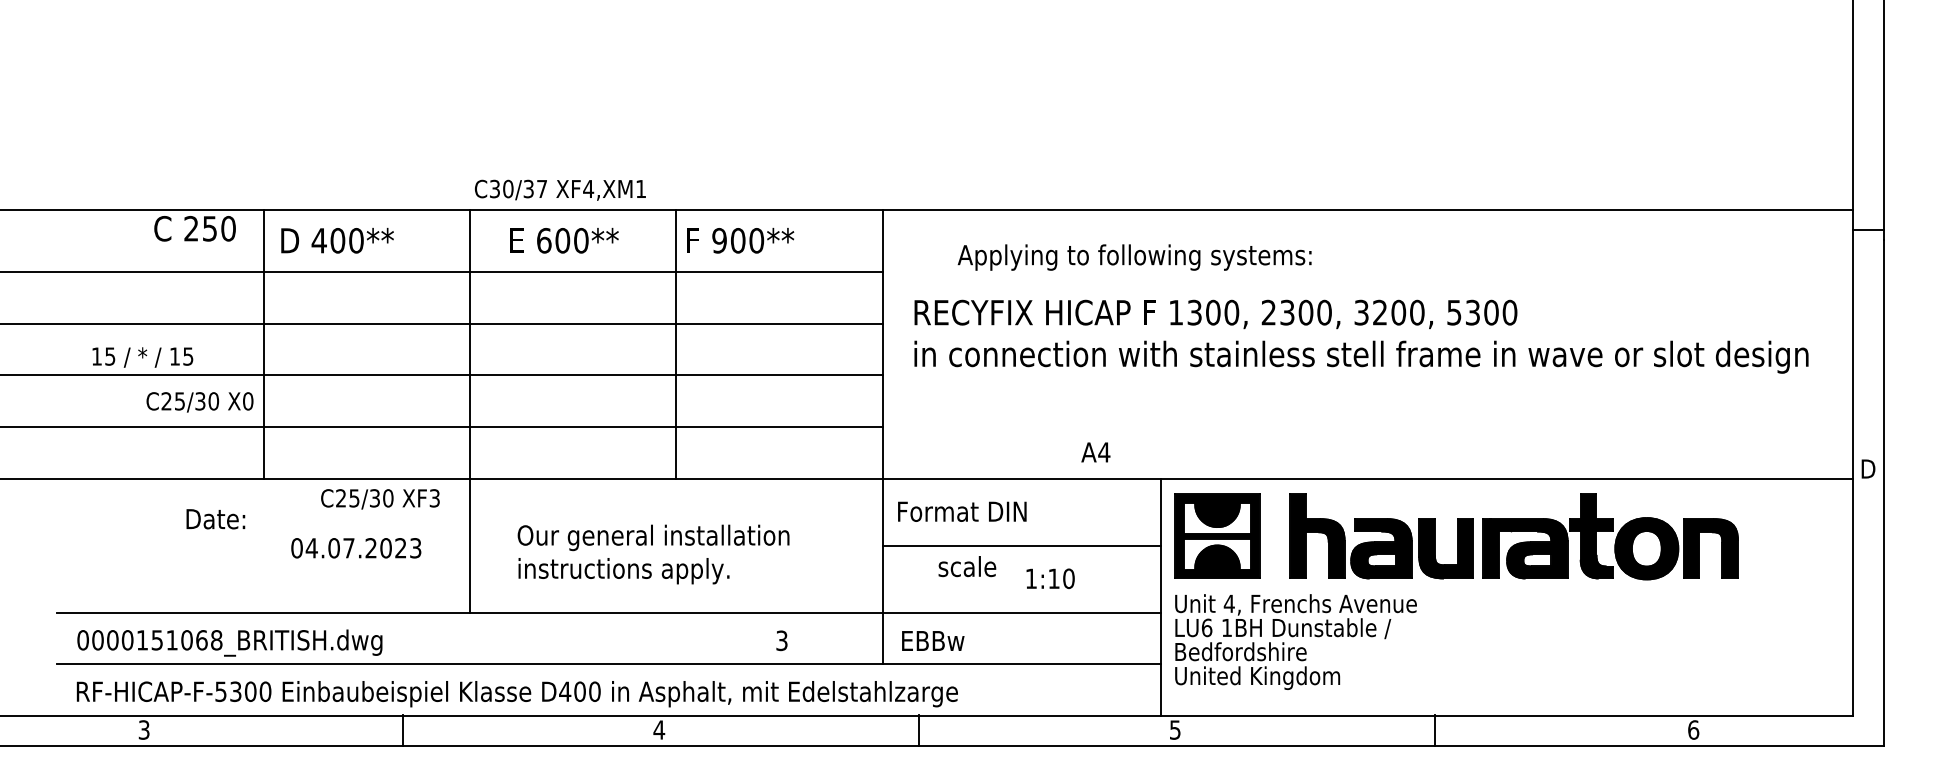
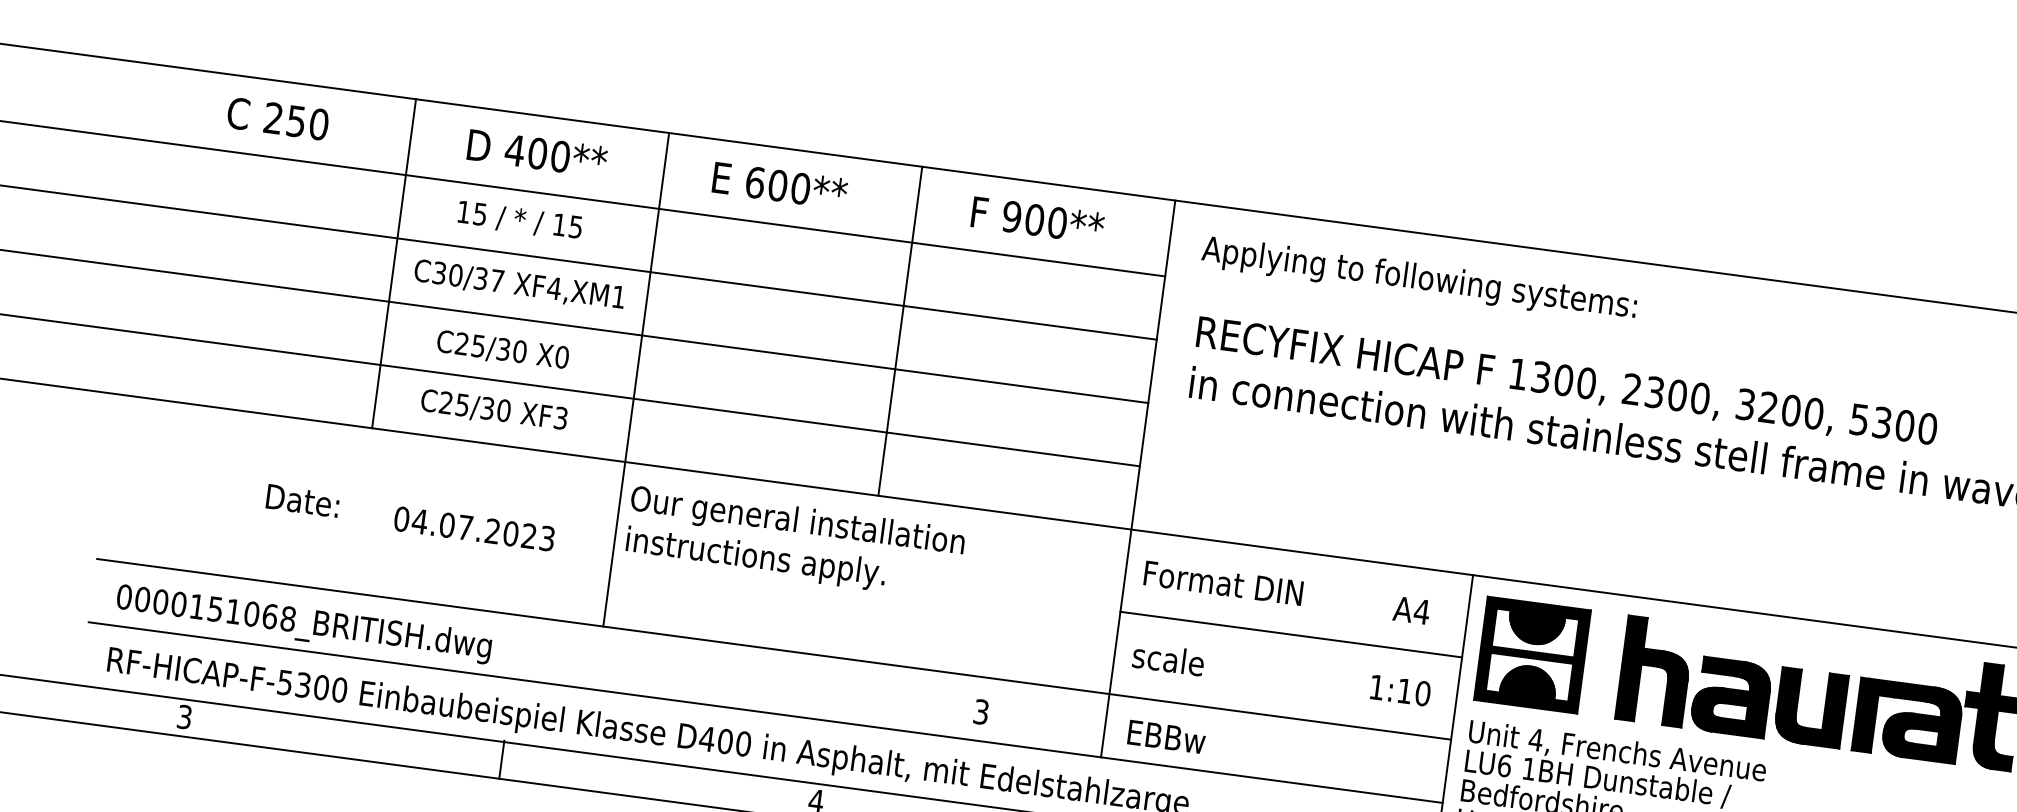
text: (560, 189) -> (519, 284), moved
text: (194, 228) -> (277, 118), moved
text: (337, 240) -> (537, 153), moved
text: (740, 240) -> (1037, 219), moved
text: (1134, 257) -> (1419, 279), moved
text: (142, 357) -> (519, 220), moved
text: (199, 402) -> (502, 350), moved
text: (1095, 452) -> (1411, 610), moved
text: (380, 499) -> (494, 410), moved
text: (215, 519) -> (302, 501), moved
text: (653, 554) -> (794, 543), moved
text: (967, 566) -> (1168, 659), moved
text: (1050, 578) -> (1400, 690), moved

